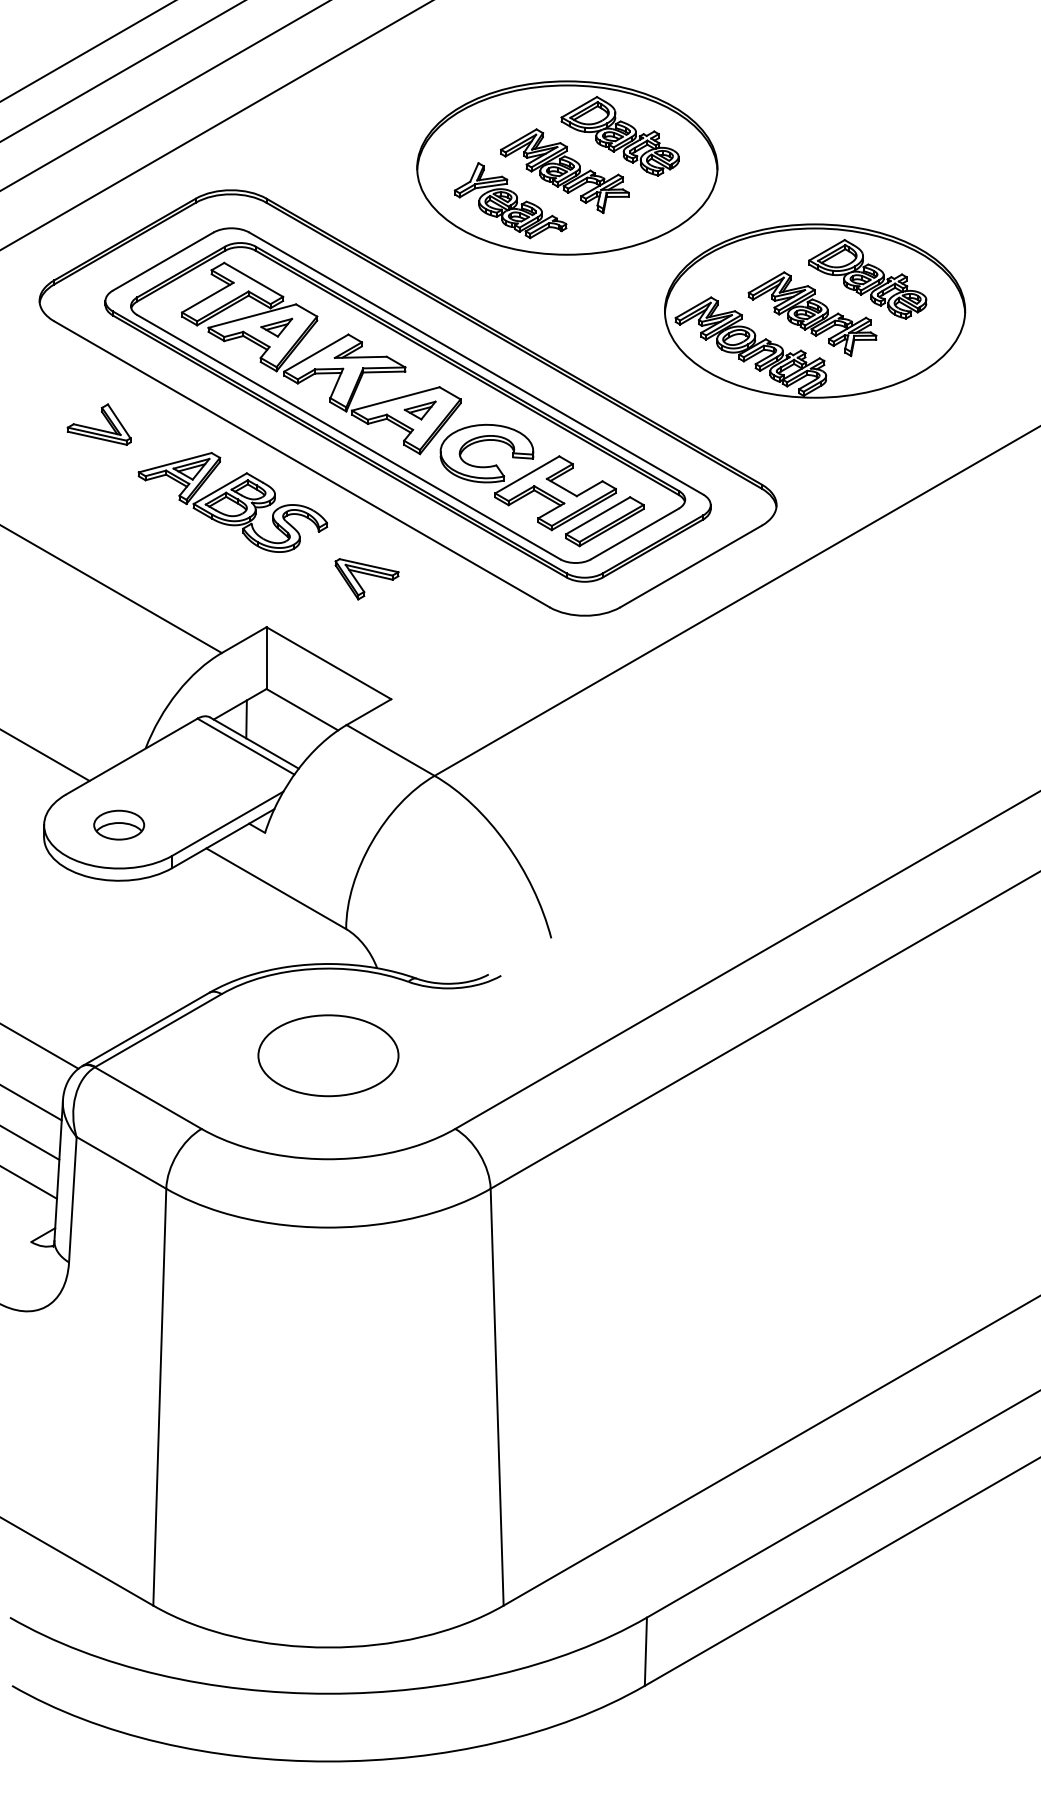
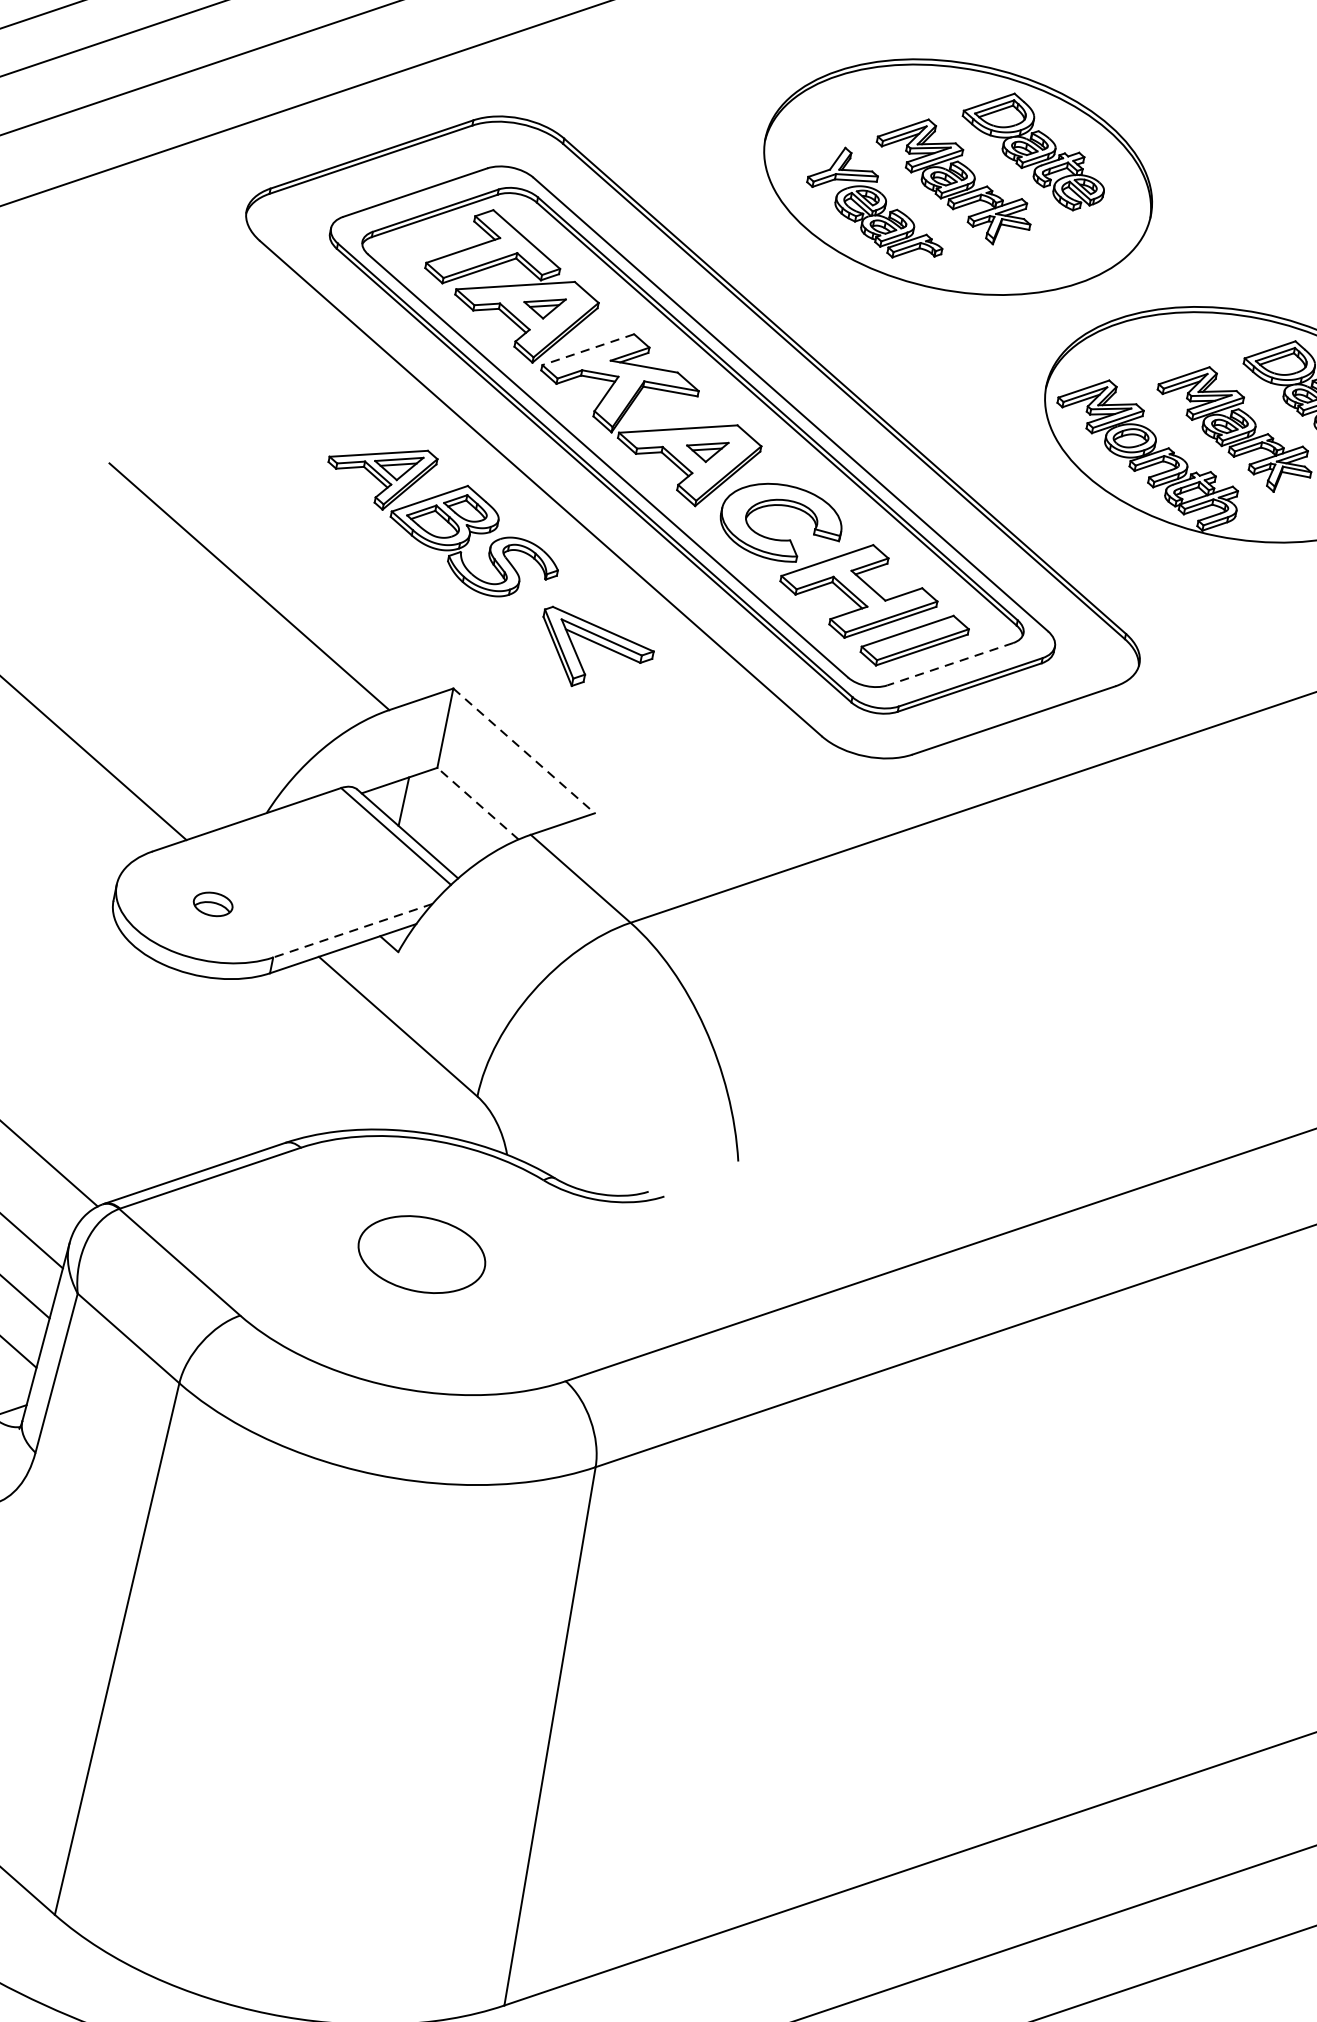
line: (316, 353) -> (588, 350), solid -> dashed
part: (98, 424) -> (290, 384), removed
line: (634, 534) -> (949, 664), solid -> dashed
part: (366, 579) -> (593, 653), size x1.4
line: (329, 663) -> (524, 751), solid -> dashed
line: (301, 709) -> (476, 803), solid -> dashed
part: (119, 824) -> (213, 903), size x0.6
line: (227, 824) -> (352, 931), solid -> dashed
part: (328, 1055) -> (422, 1254), size x0.7

